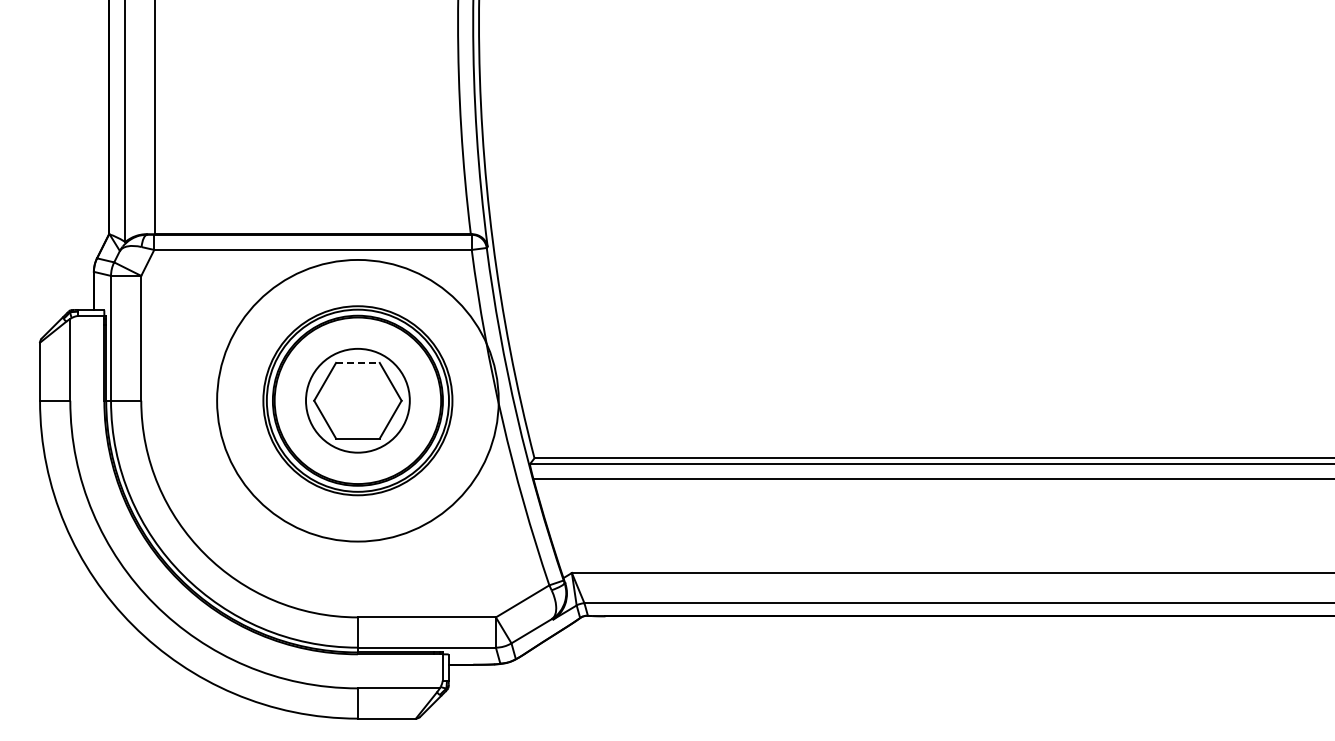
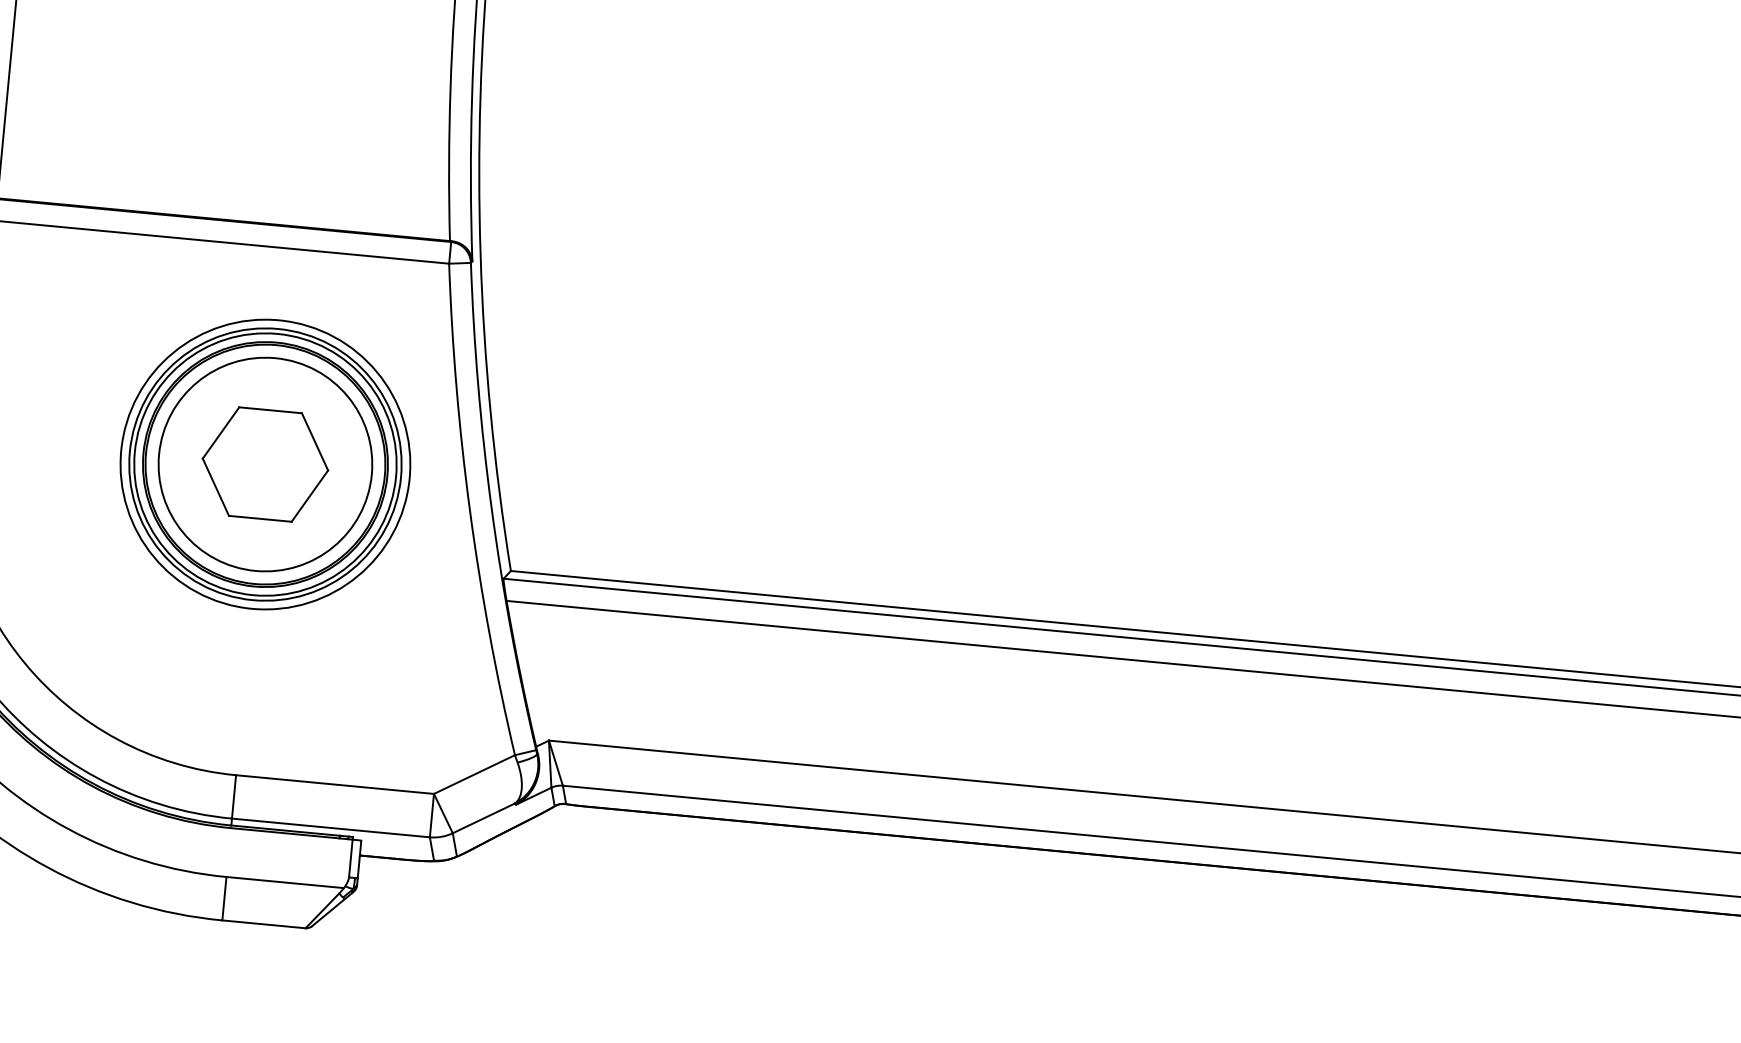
line: (357, 362) -> (270, 409), dashed -> solid
circle: (357, 400) -> (264, 464), size x0.71
circle: (357, 400) -> (264, 464), size x1.43

